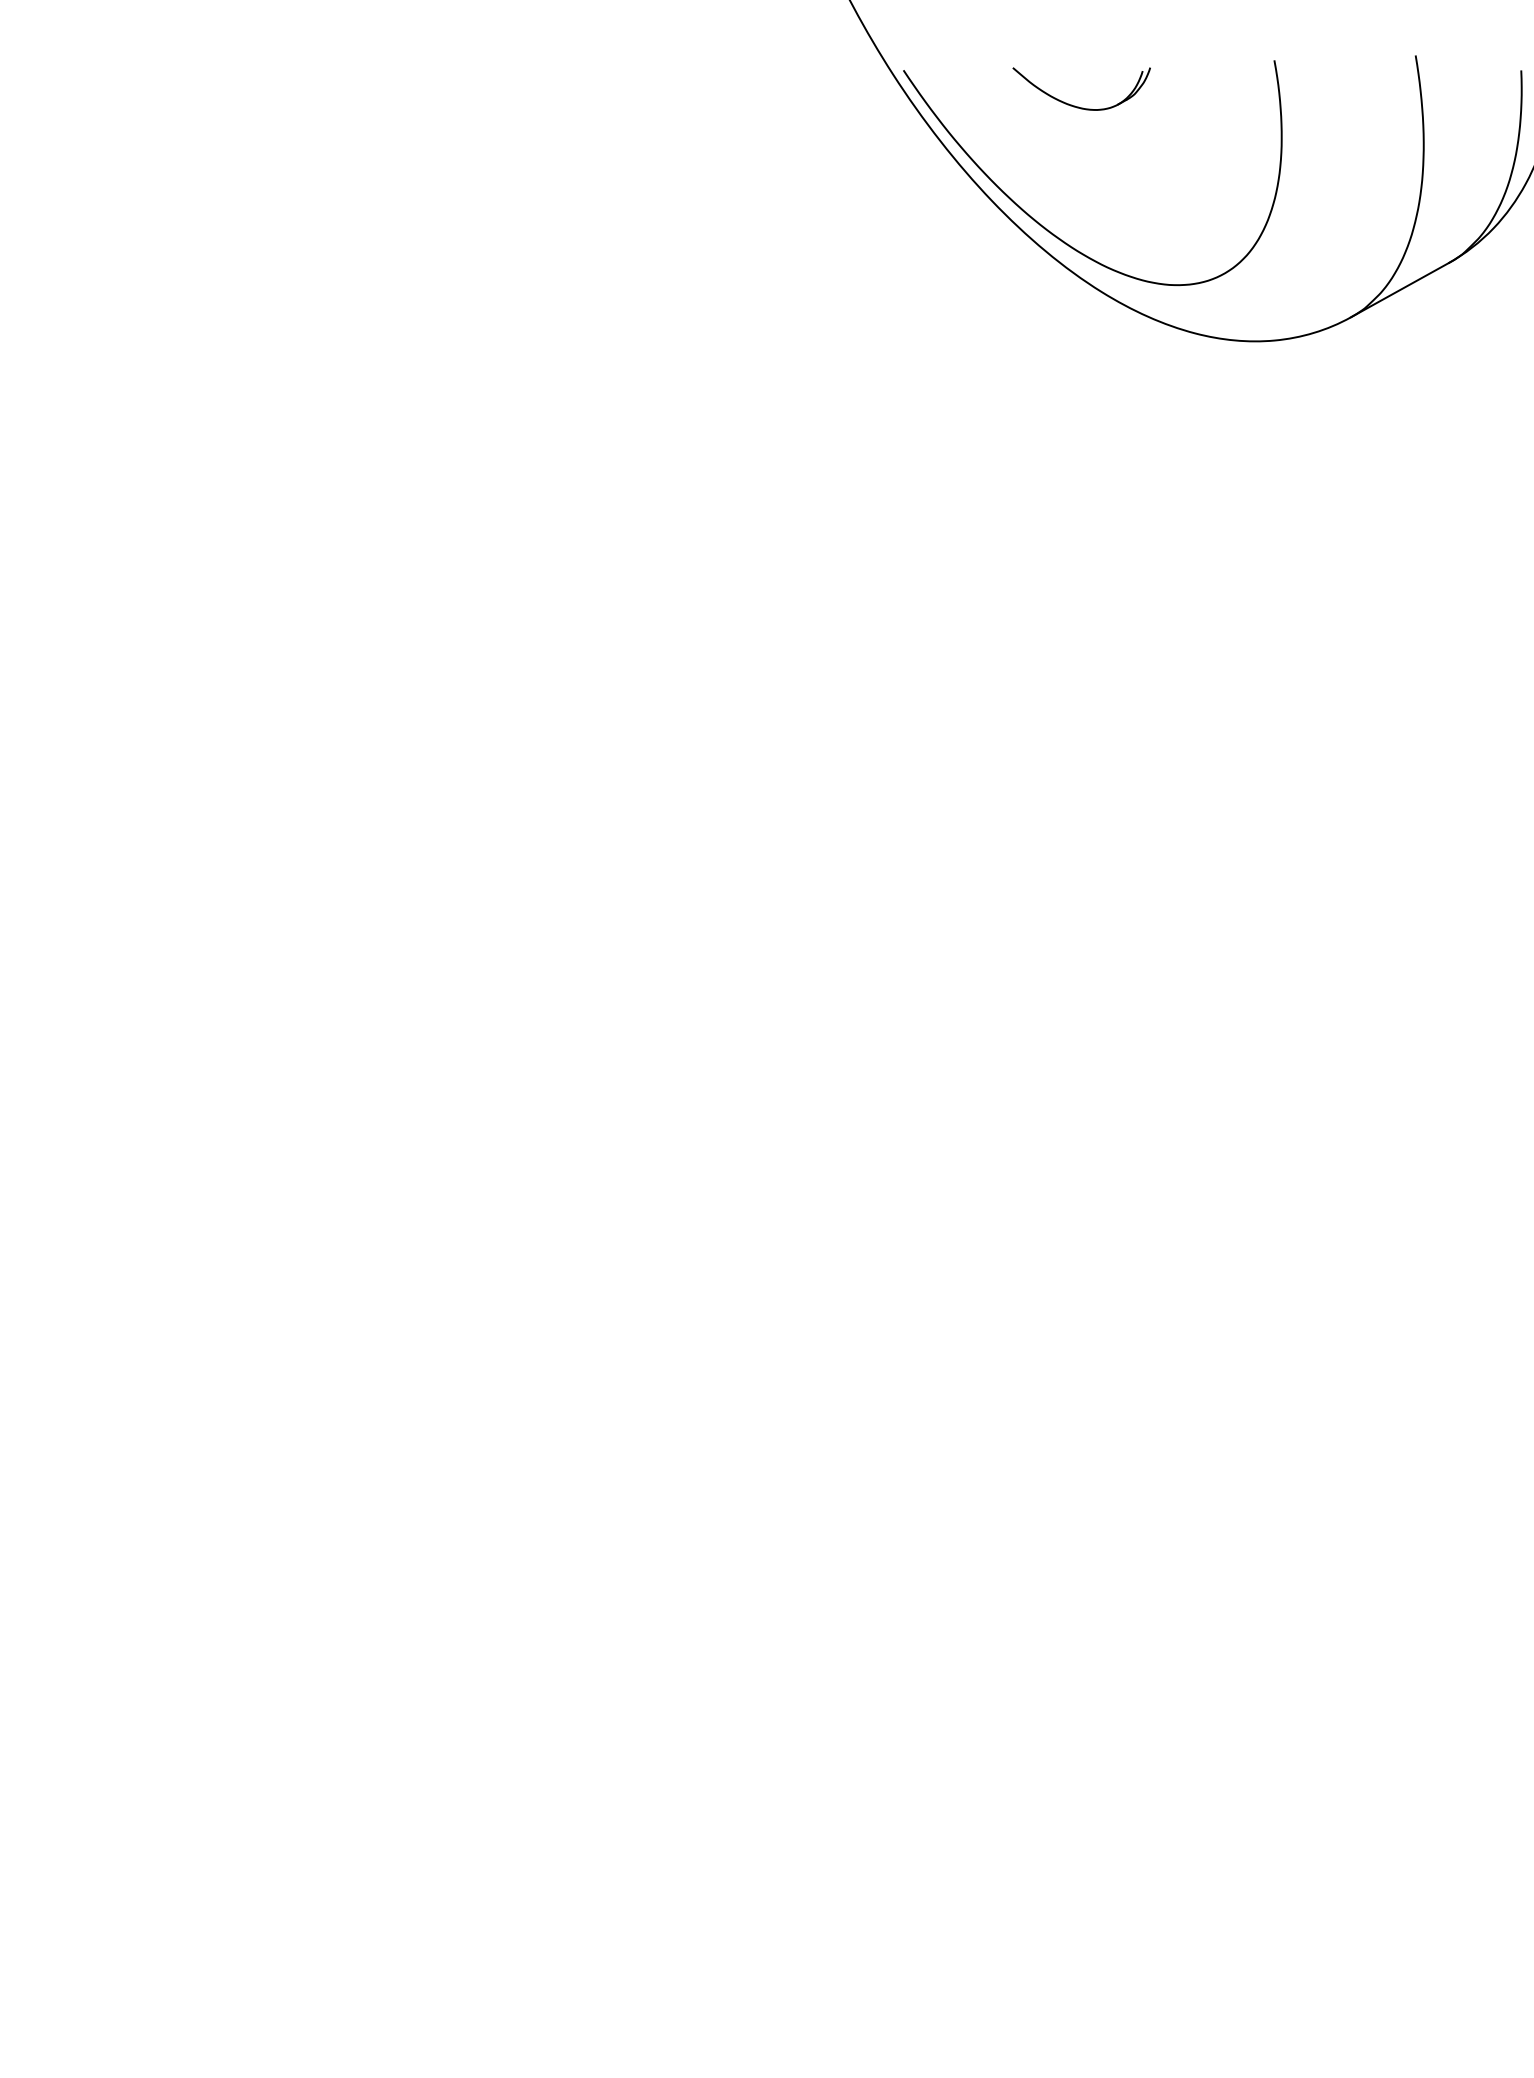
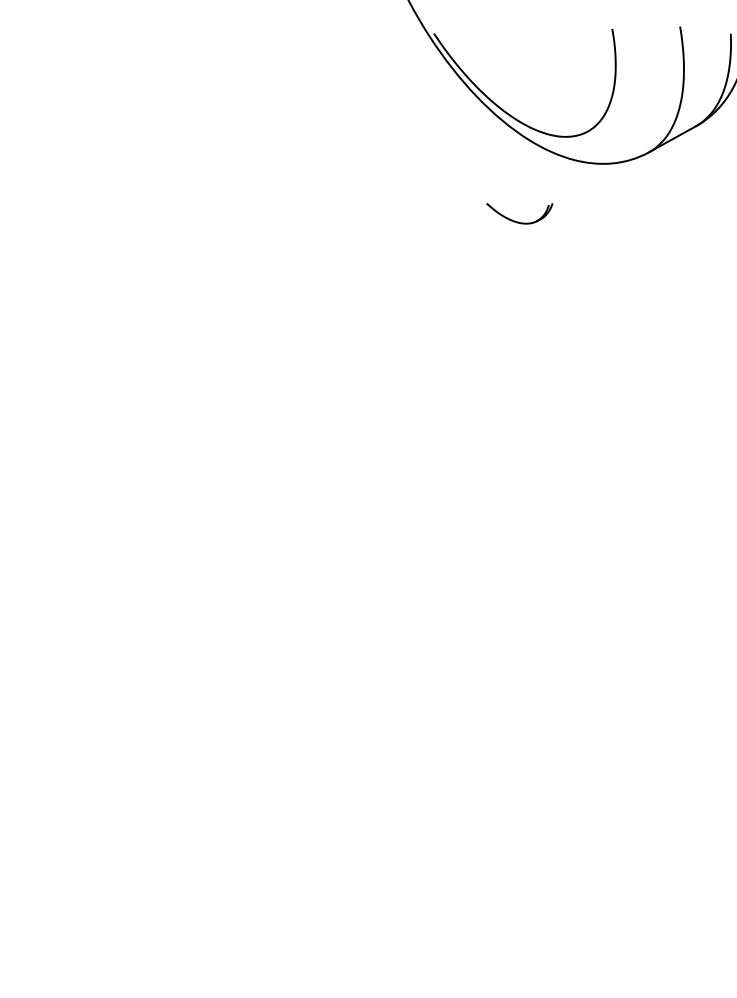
part: (1073, 103) -> (515, 220), moved

